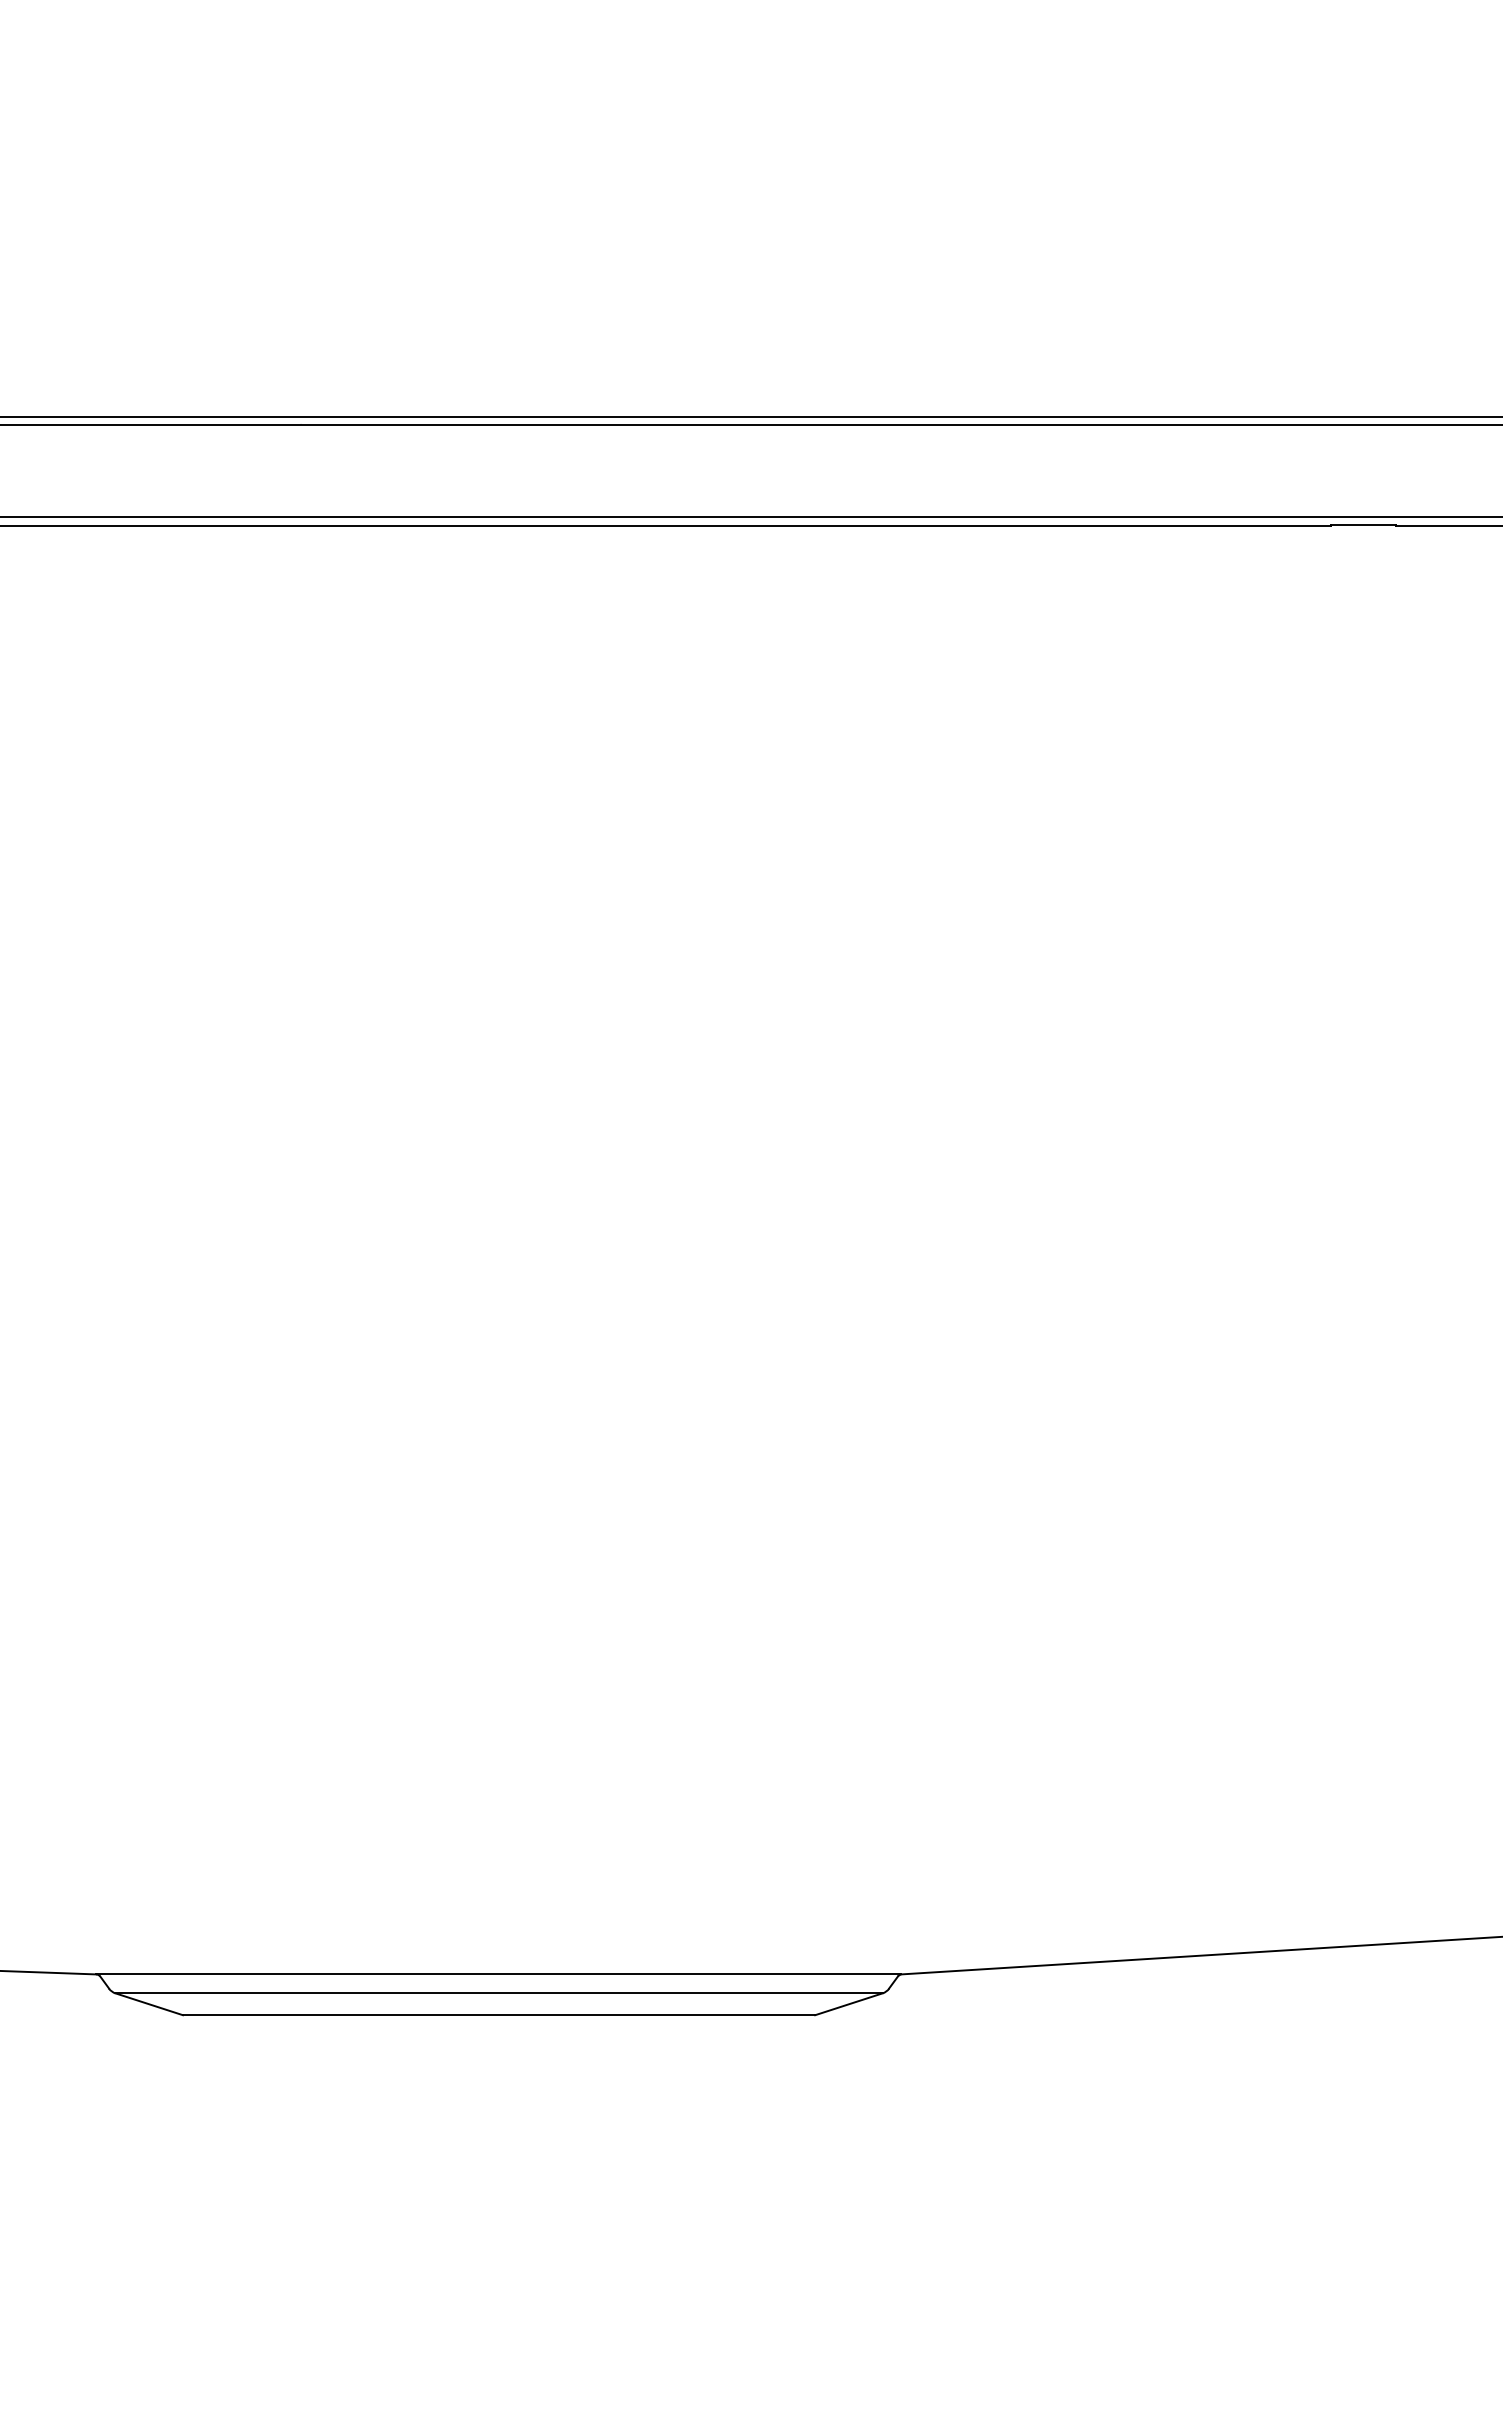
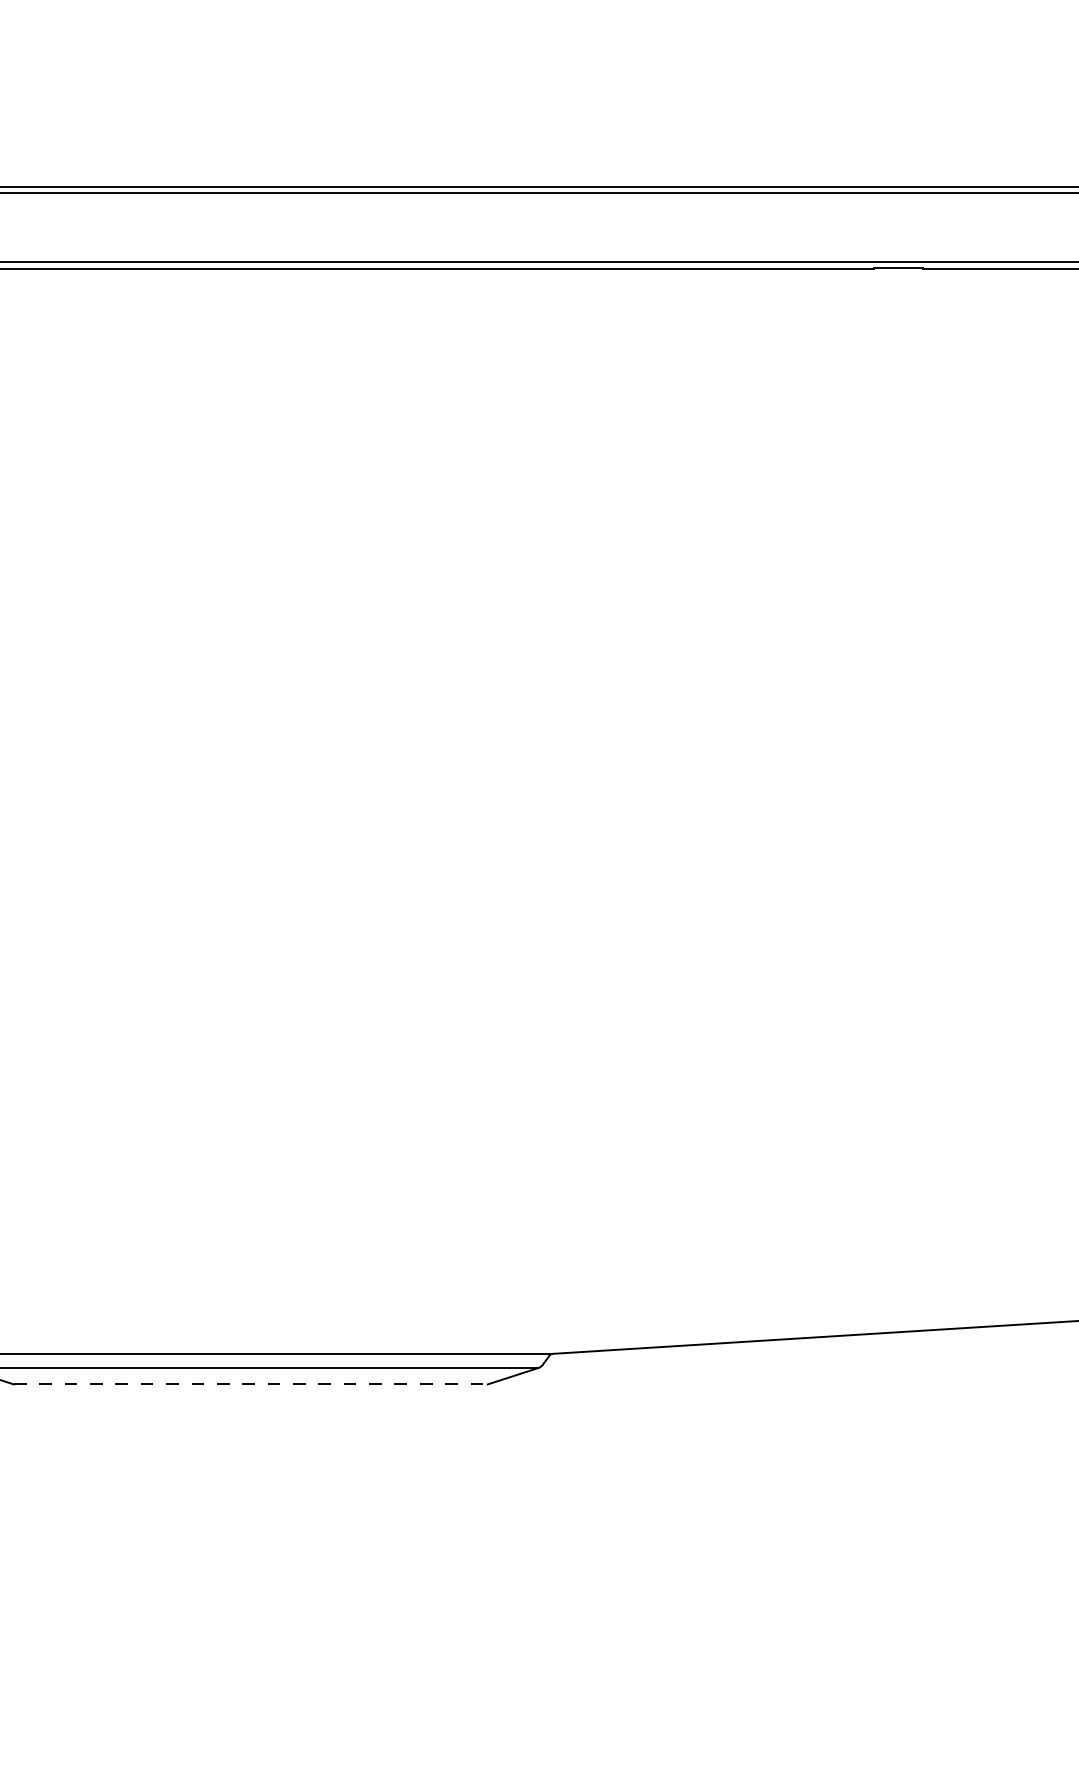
line: (499, 2015) -> (251, 1384), solid -> dashed

